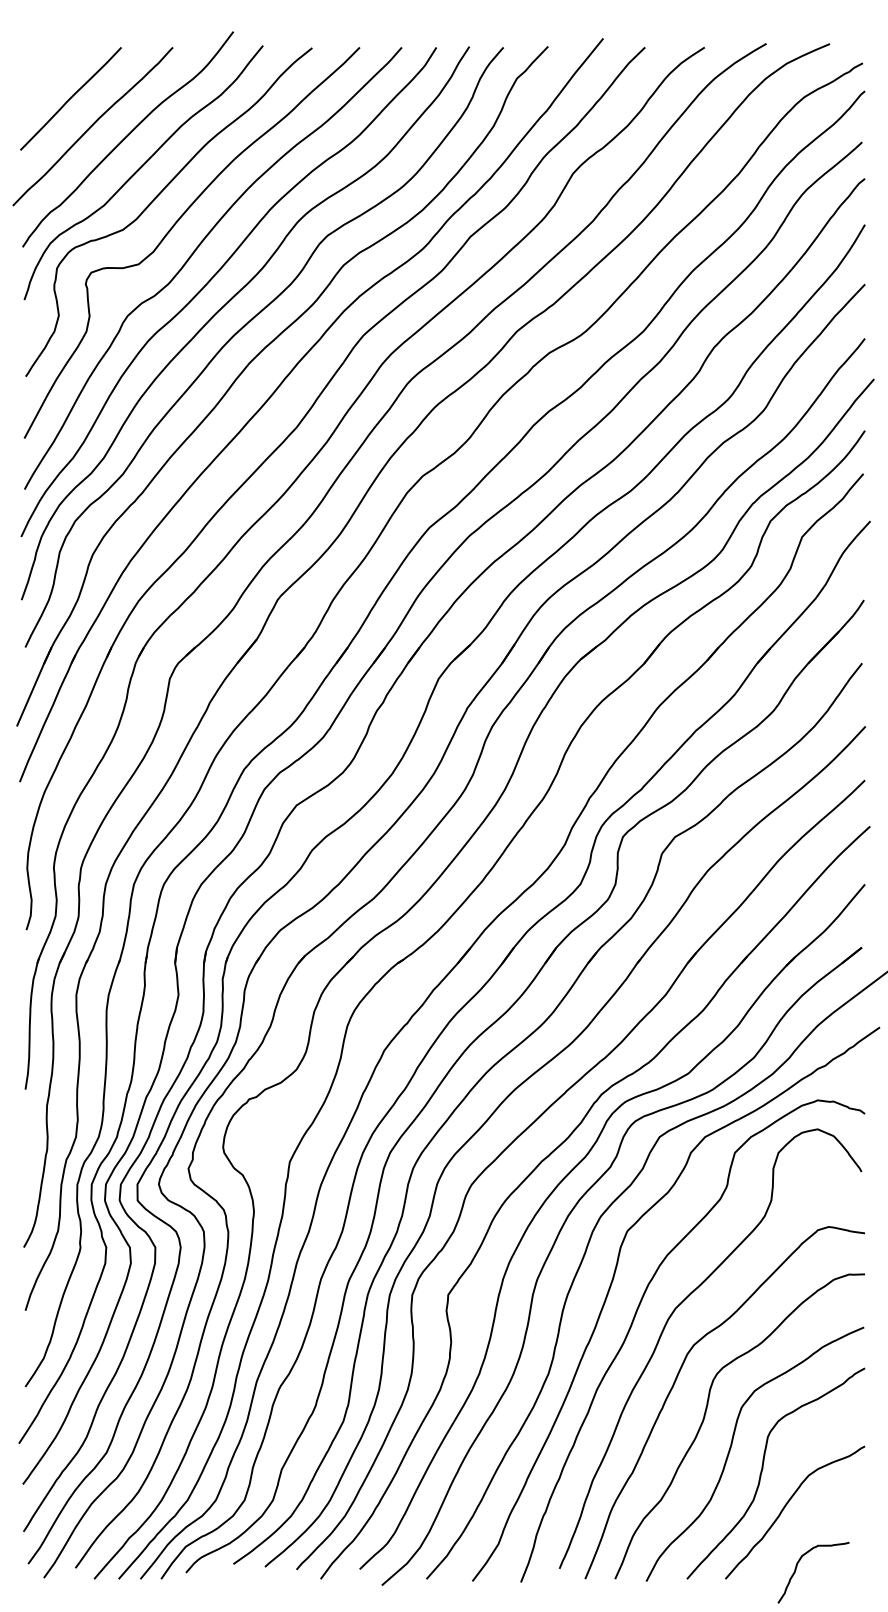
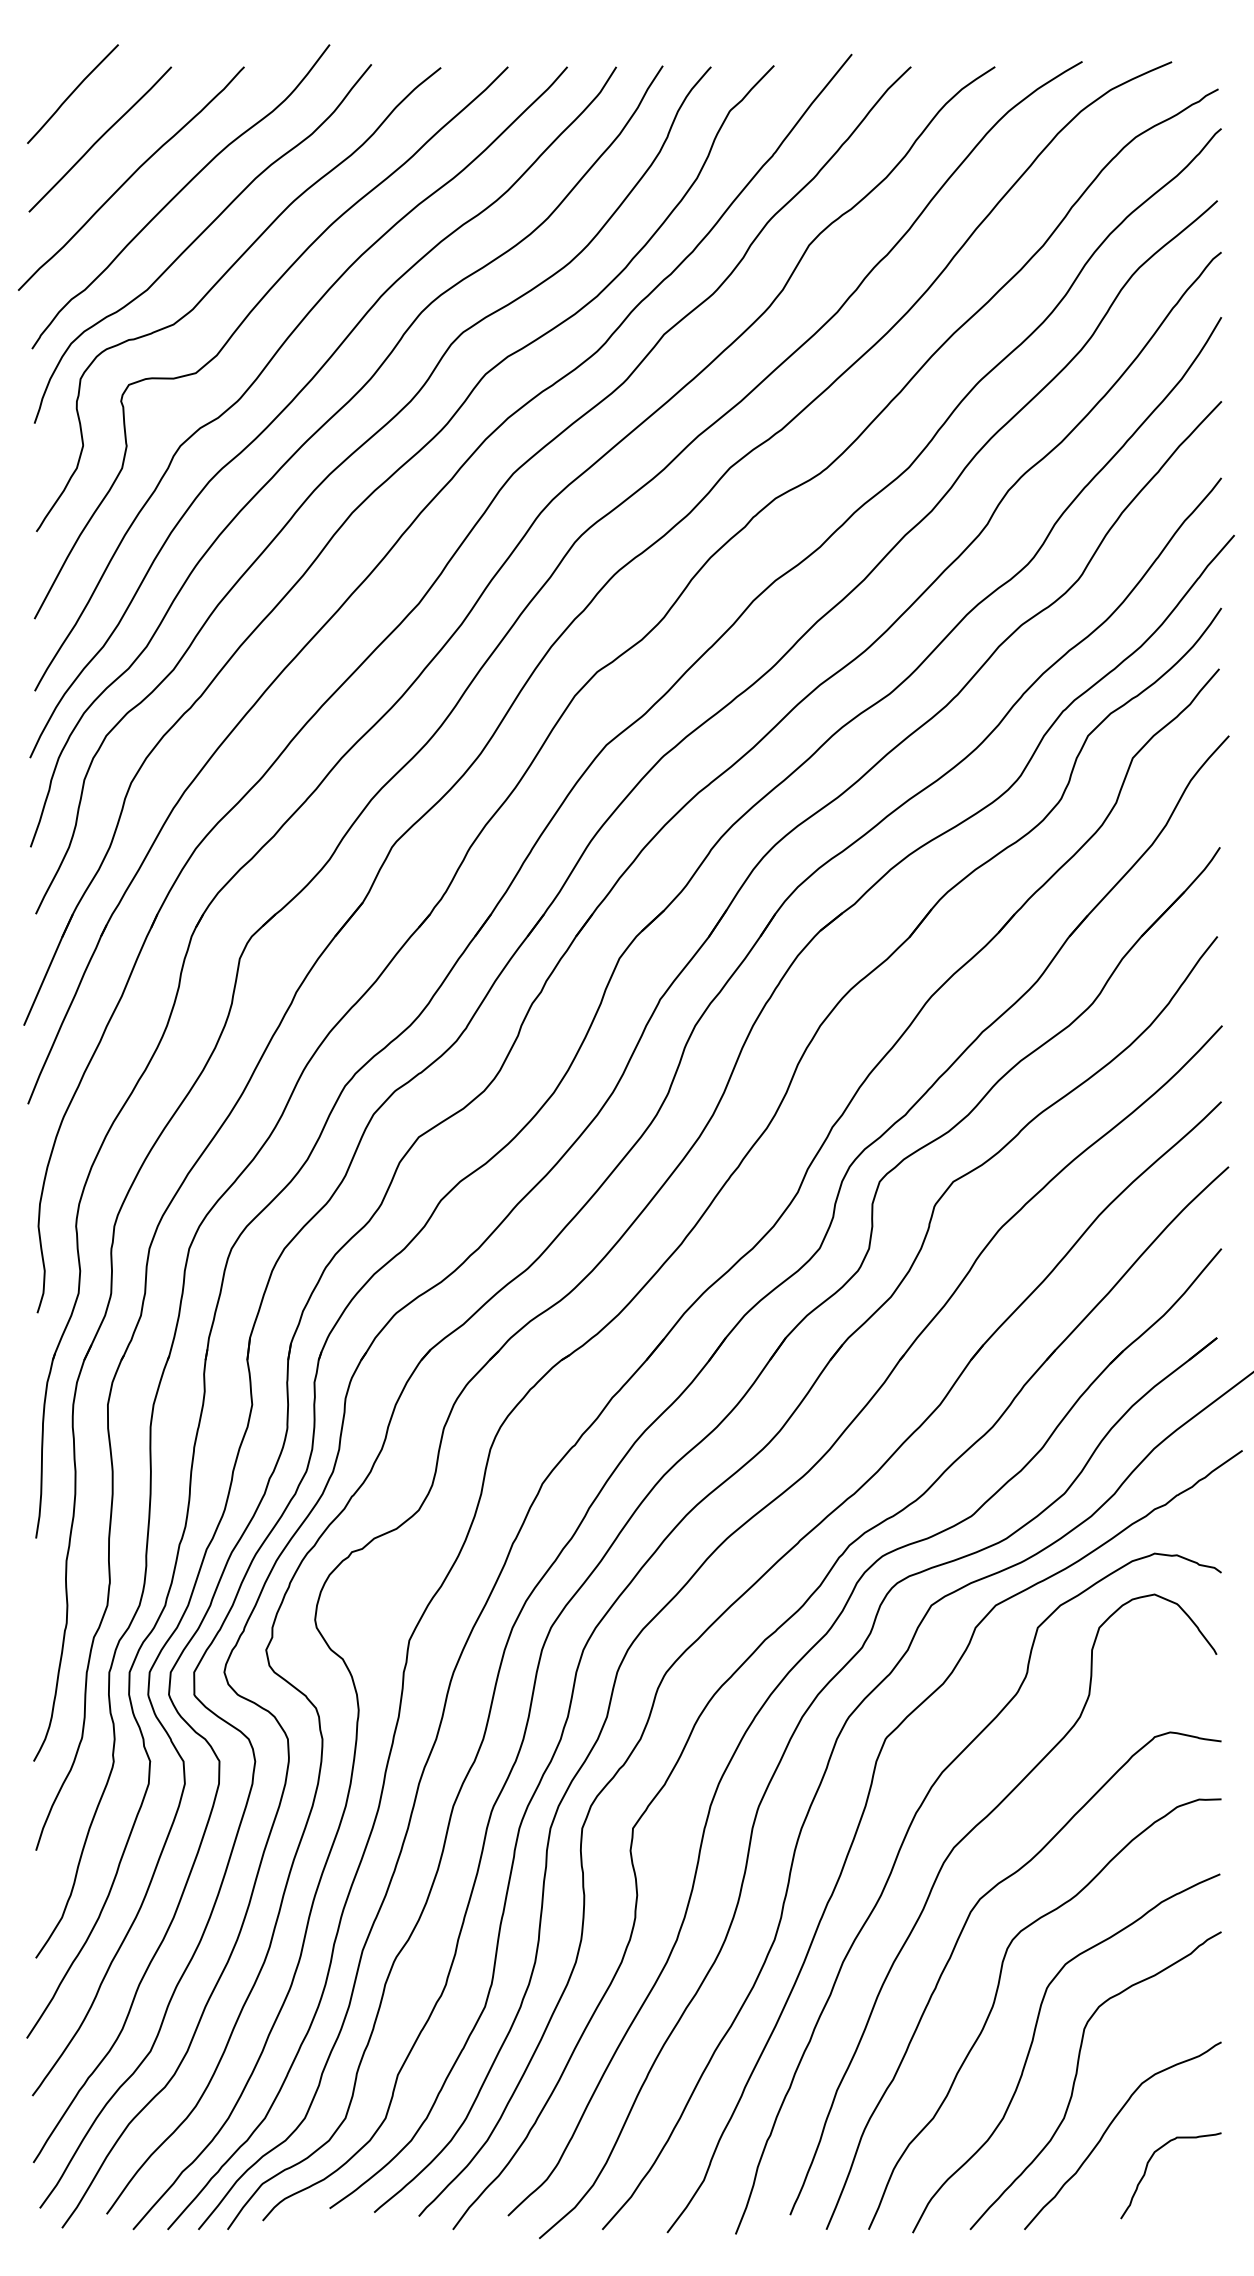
curve: (51, 66) -> (72, 93), added
curve: (797, 1567) -> (1147, 2168), moved

